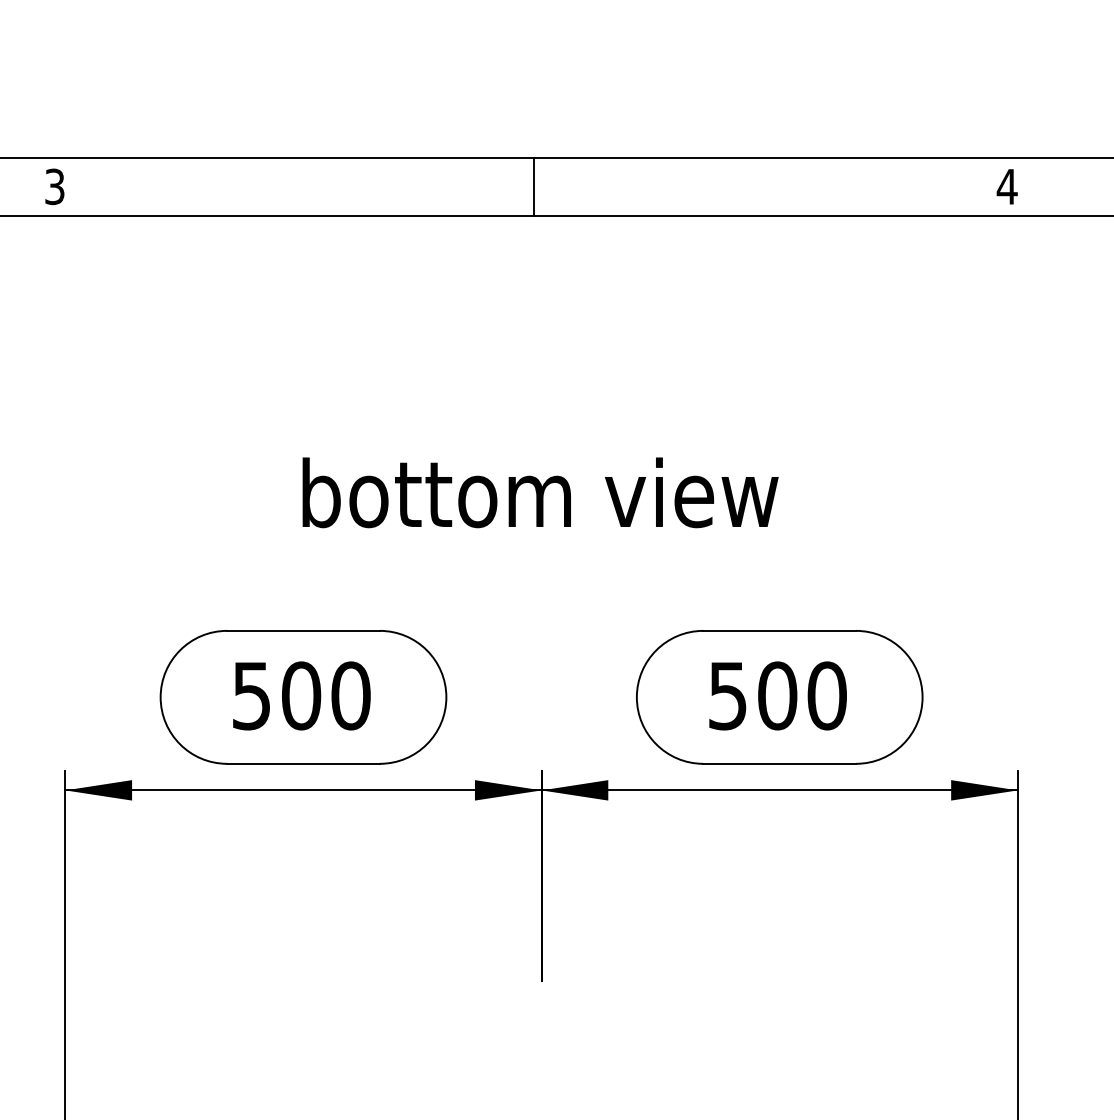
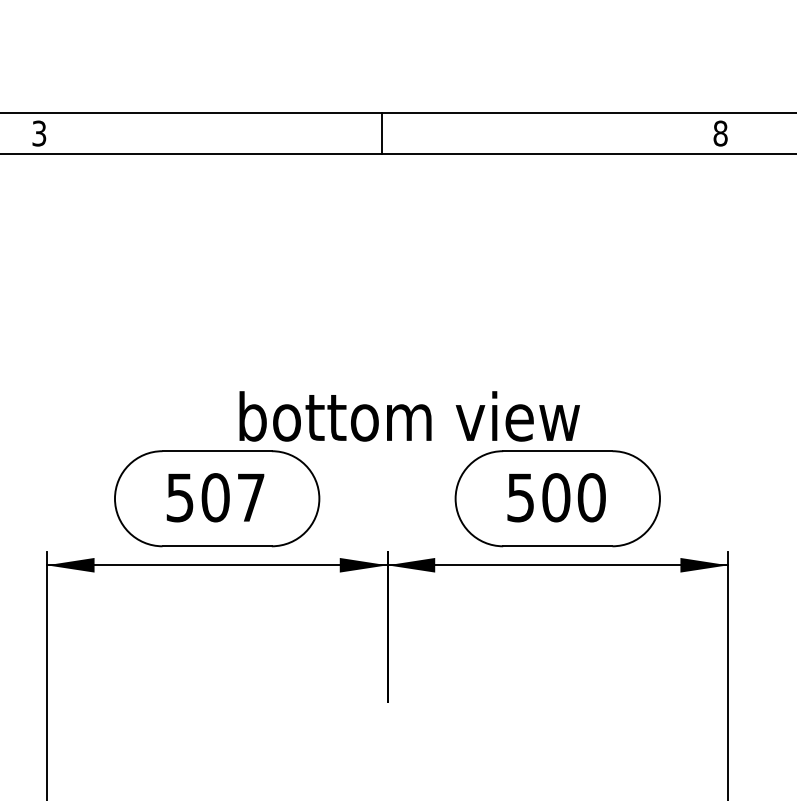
text: (1007, 186) -> (720, 133), 4 -> 8
text: (540, 492) -> (409, 416), moved
text: (351, 695) -> (251, 497), 500 -> 507

